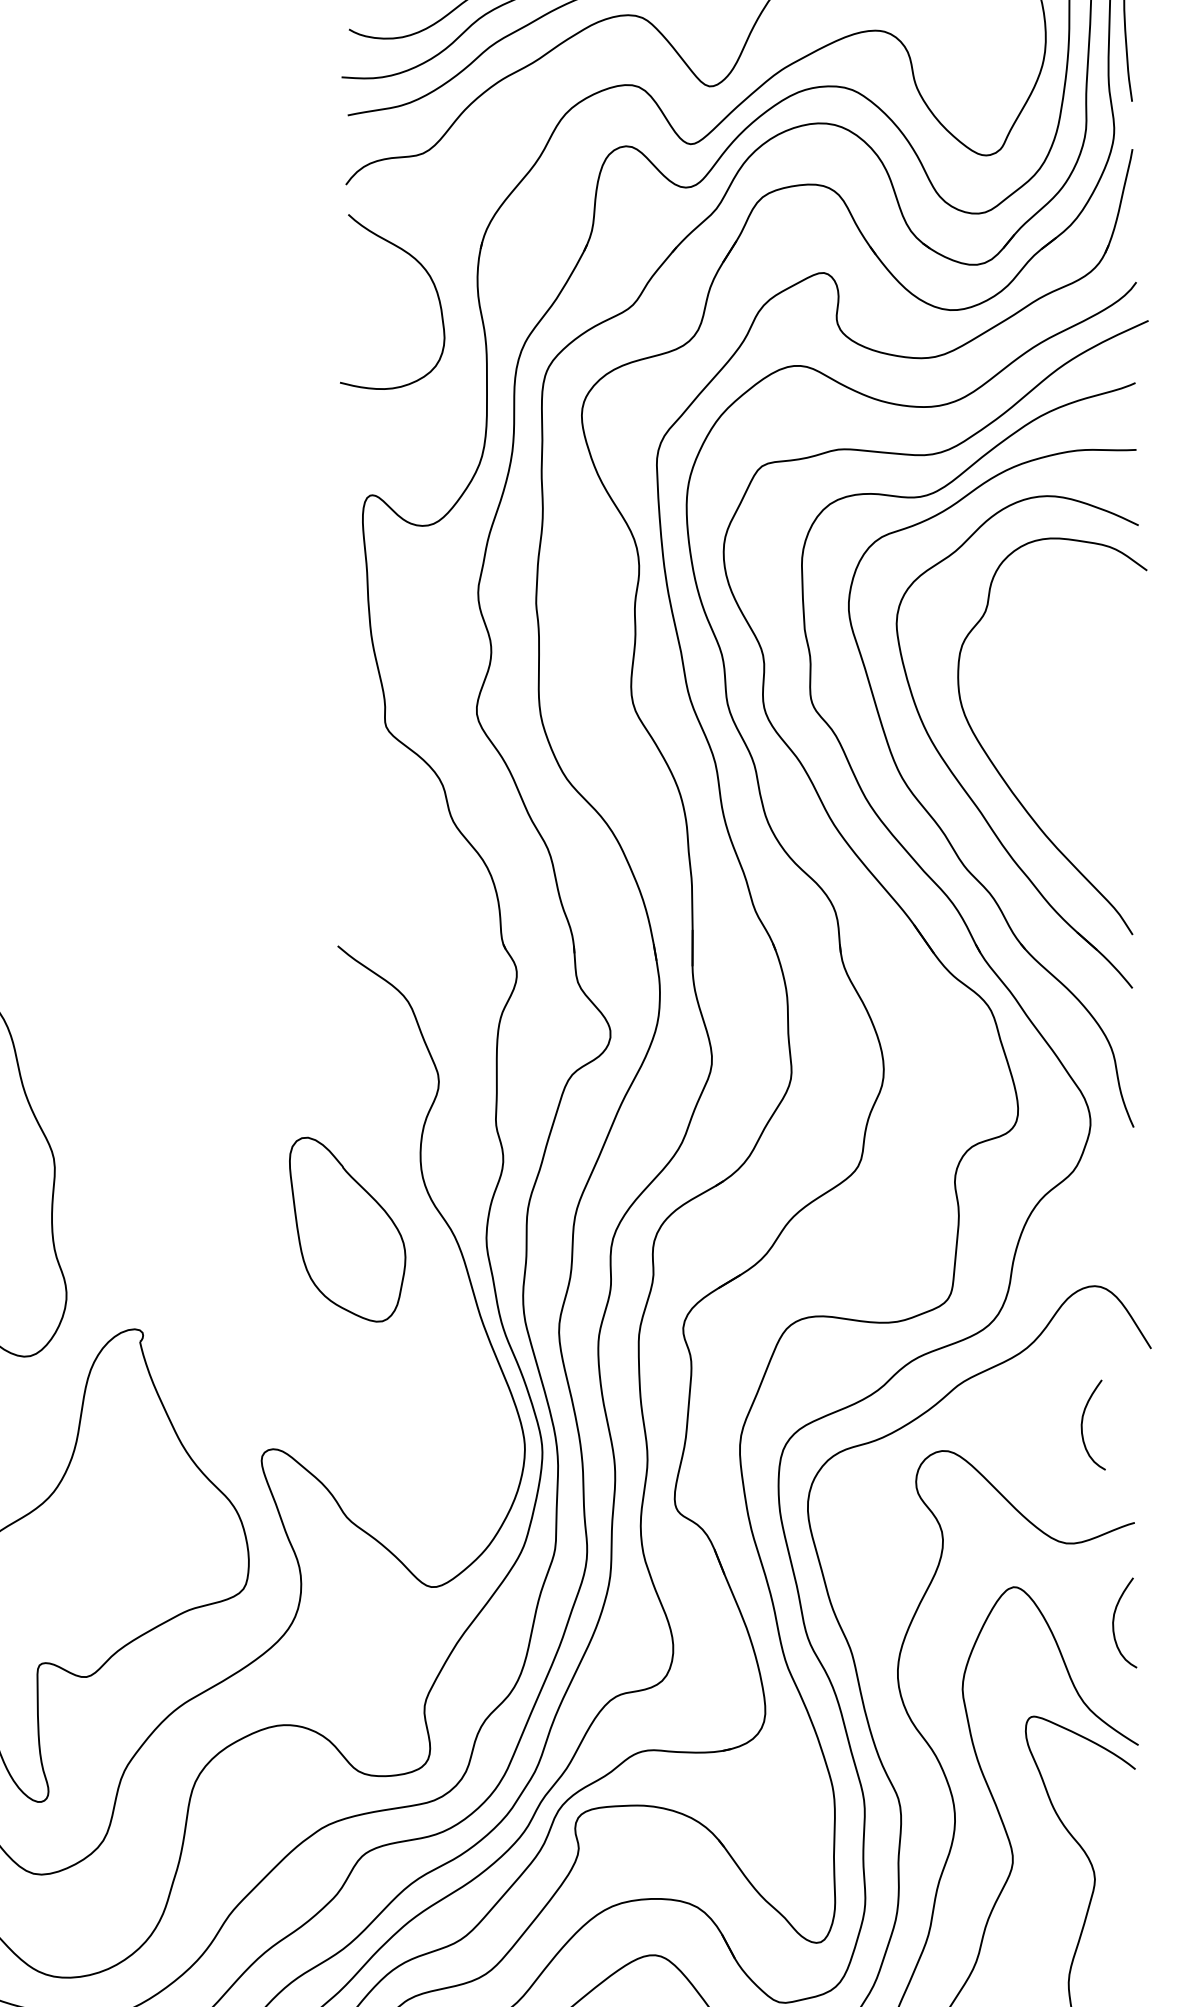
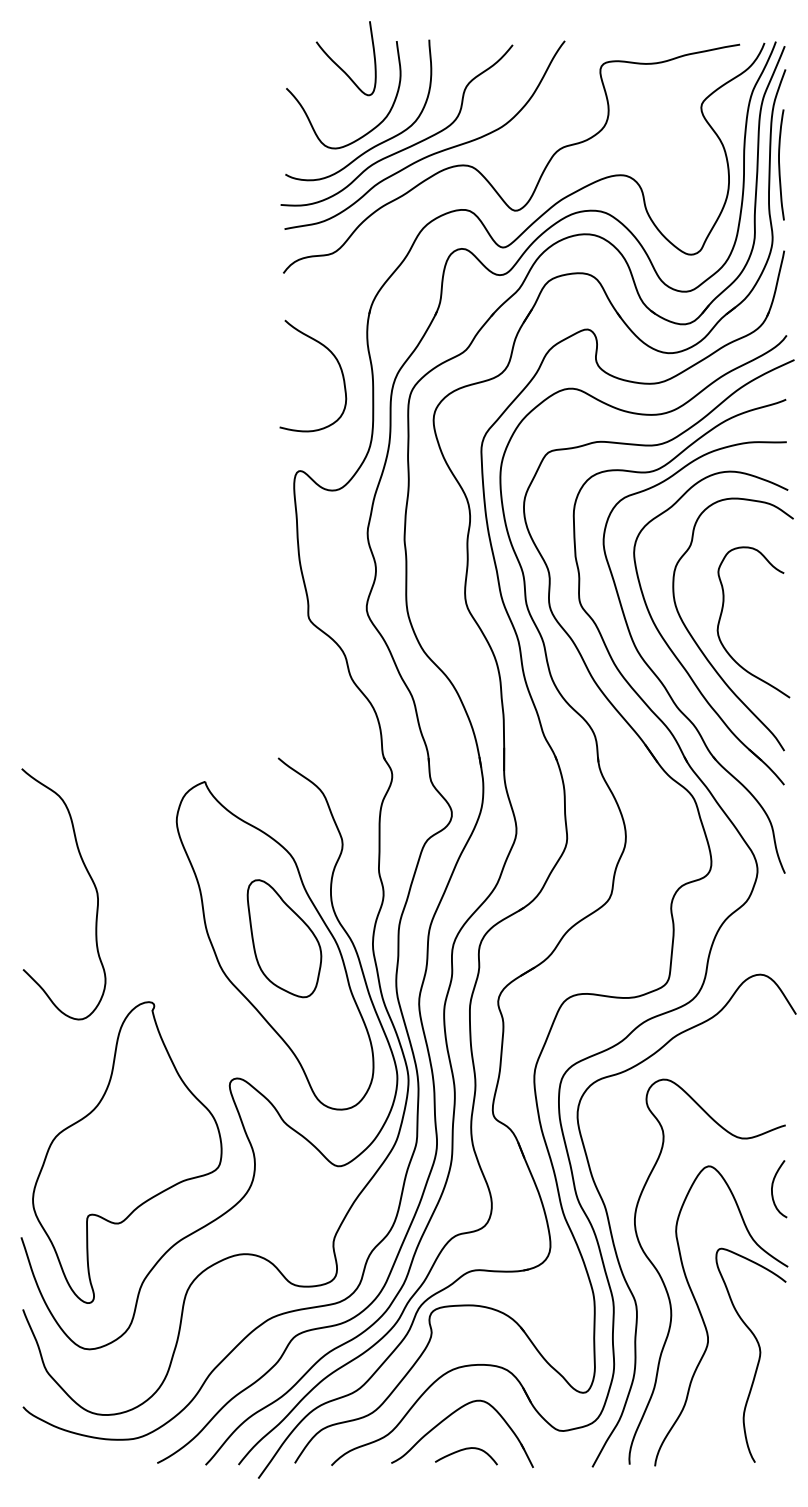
curve: (430, 282) -> (337, 363), moved
curve: (1035, 718) -> (722, 613), added
part: (331, 1240) -> (274, 945), added
curve: (1084, 1420) -> (753, 1060), removed

